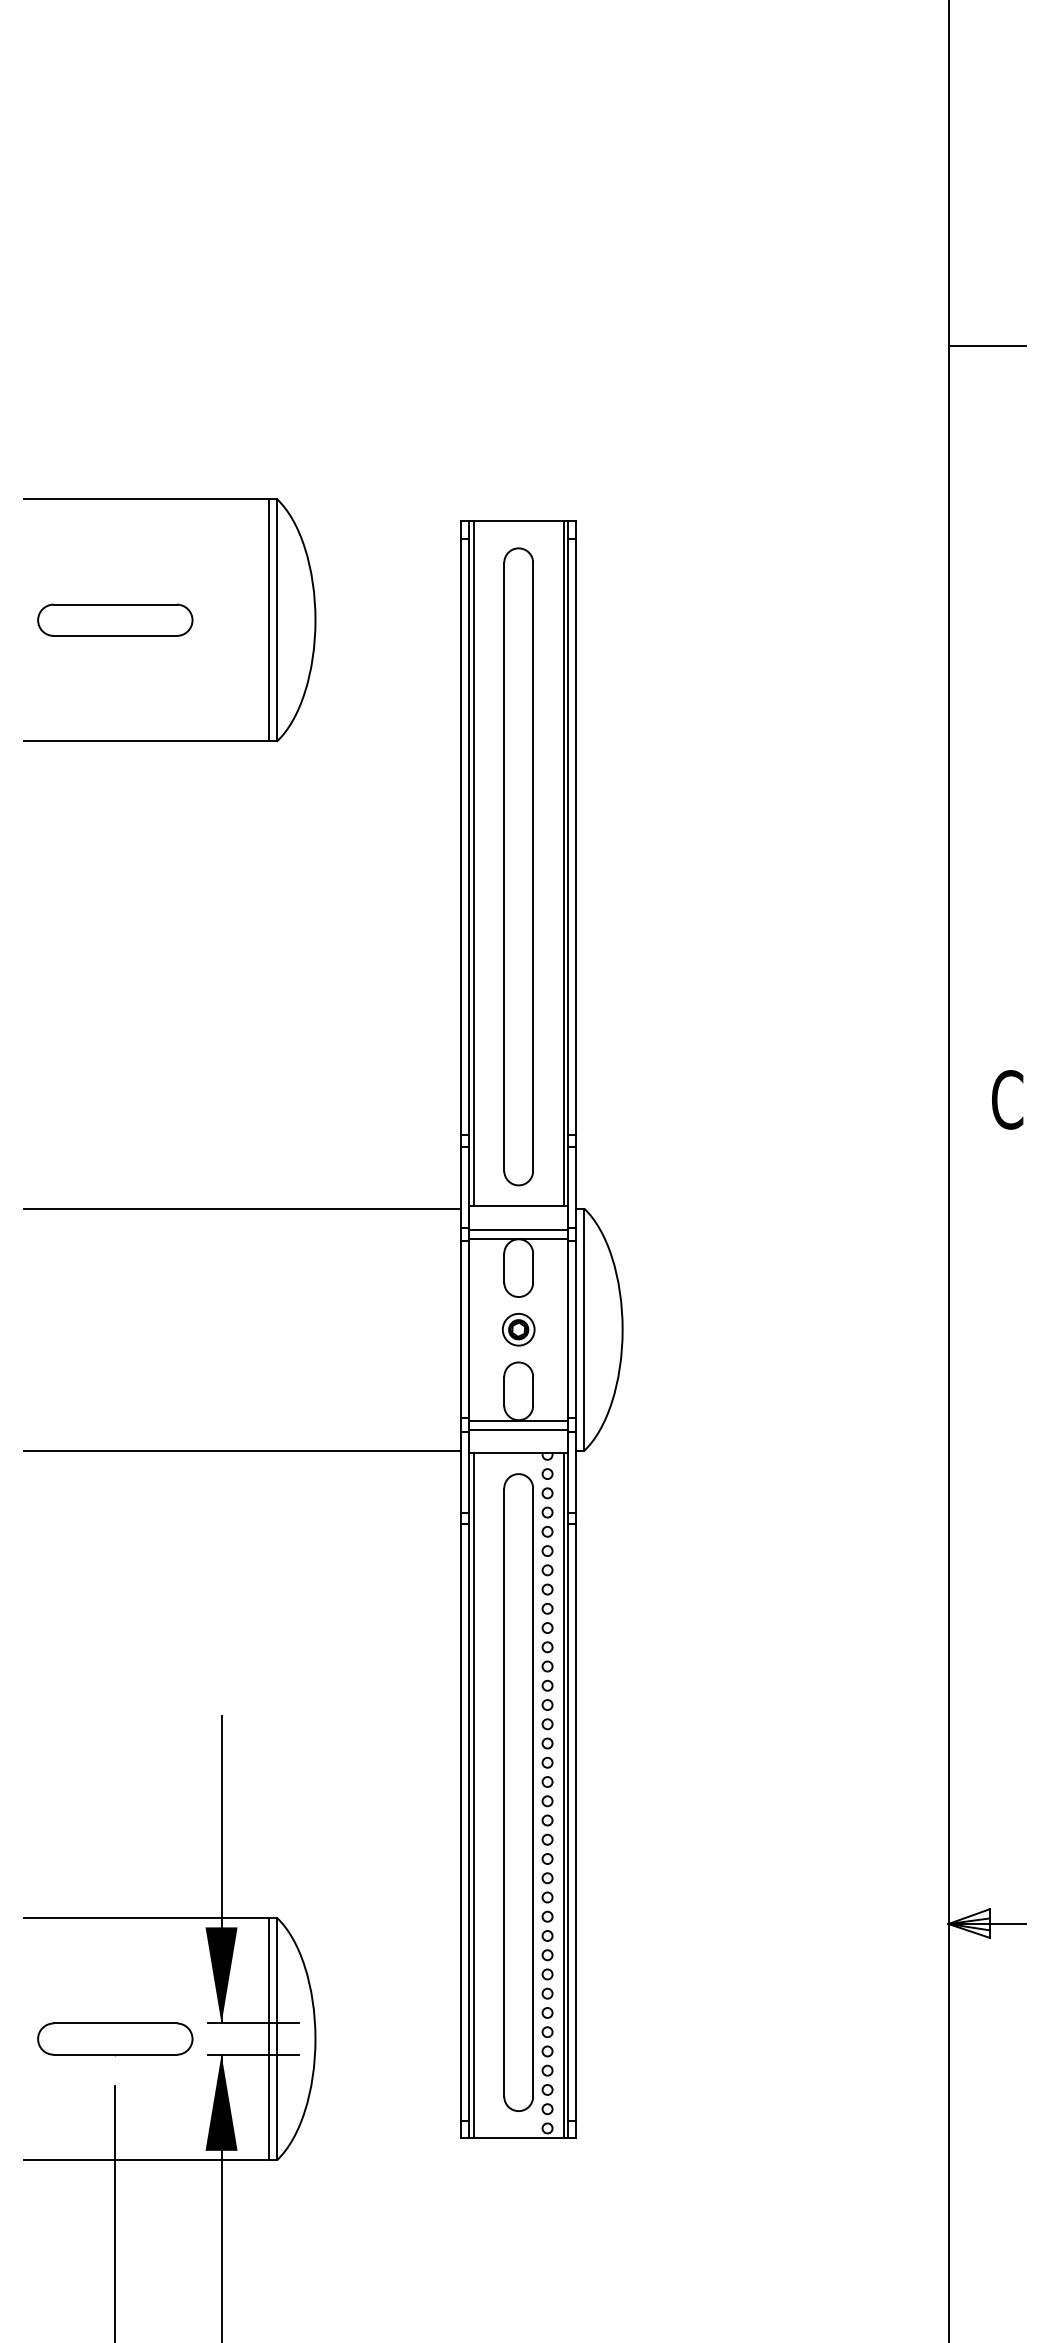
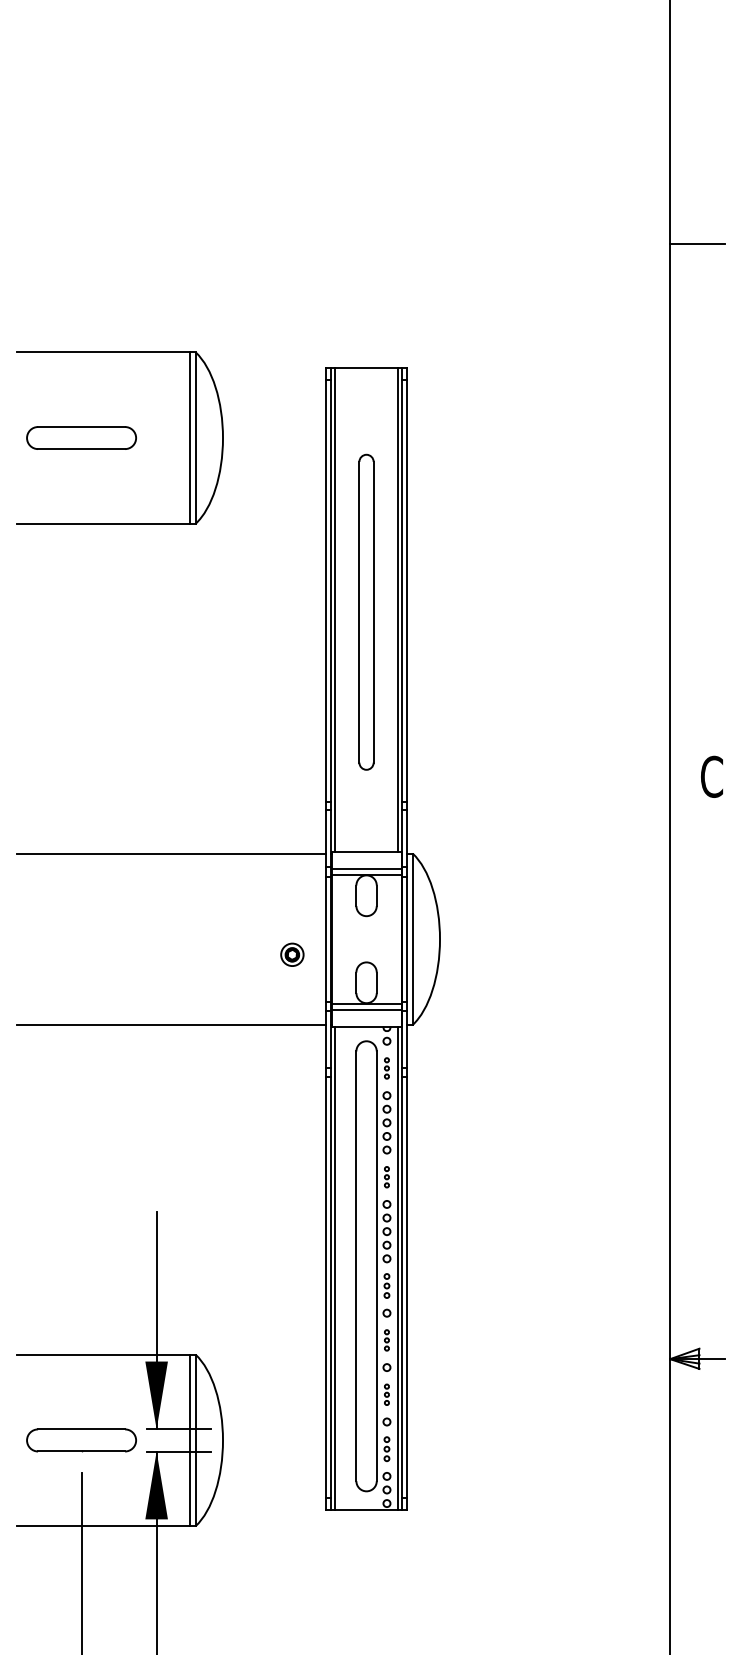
part: (518, 866) -> (366, 612), size x0.7
part: (518, 1329) -> (292, 954), moved
part: (547, 1512) -> (386, 1068), size x0.6
part: (547, 1666) -> (386, 1177), size x0.6
part: (547, 1820) -> (386, 1286), size x0.7
part: (547, 1897) -> (386, 1340), size x0.6
part: (547, 1974) -> (386, 1394), size x0.6
part: (547, 2051) -> (386, 1449), size x0.7

